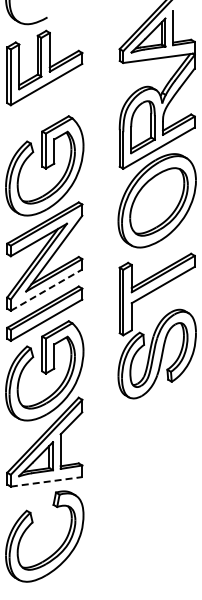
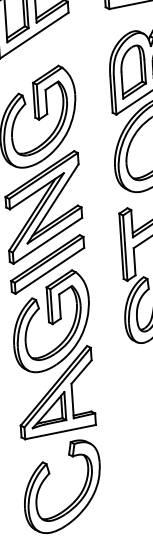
line: (47, 289) -> (48, 240), dashed -> solid
line: (47, 481) -> (61, 431), dashed -> solid

